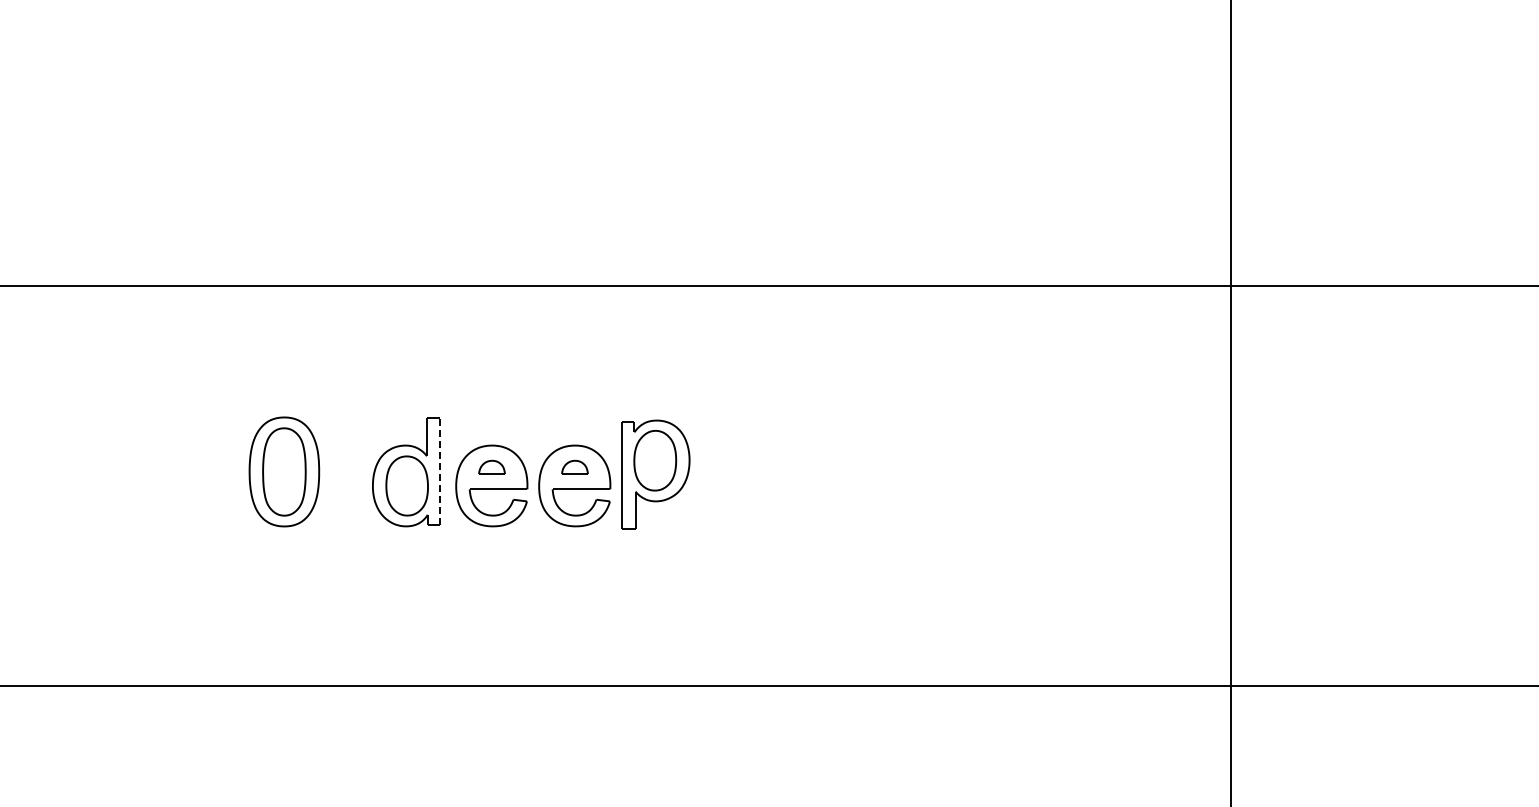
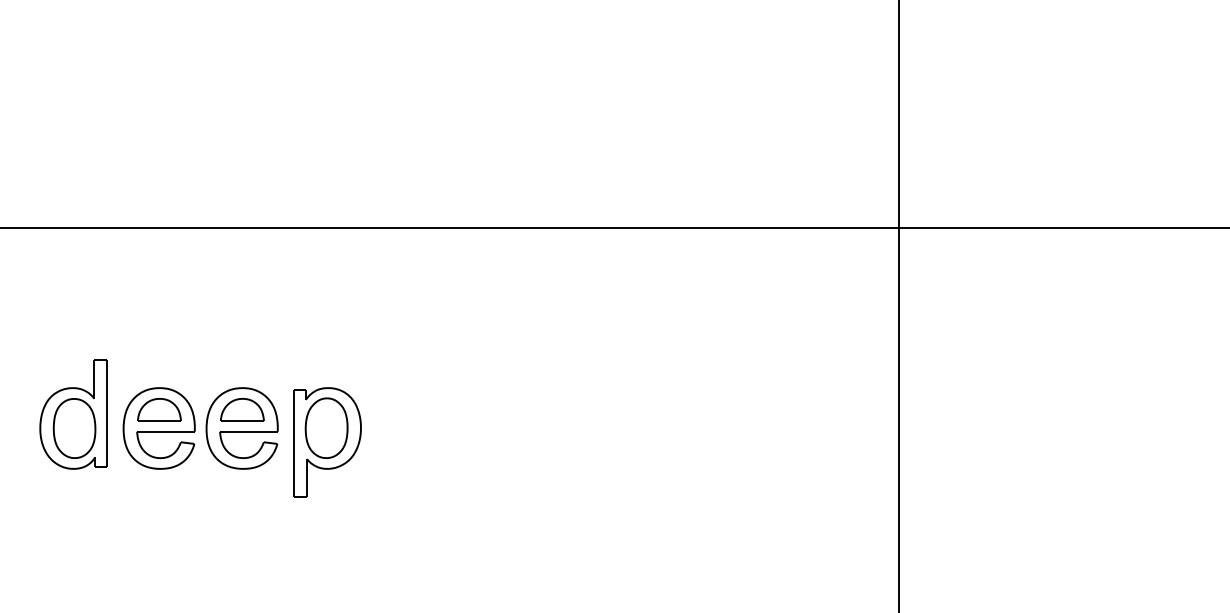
part: (491, 467) -> (158, 410), size x1.67
part: (574, 467) -> (241, 410), size x1.67
line: (439, 470) -> (106, 413), dashed -> solid
part: (655, 474) -> (326, 442), moved

